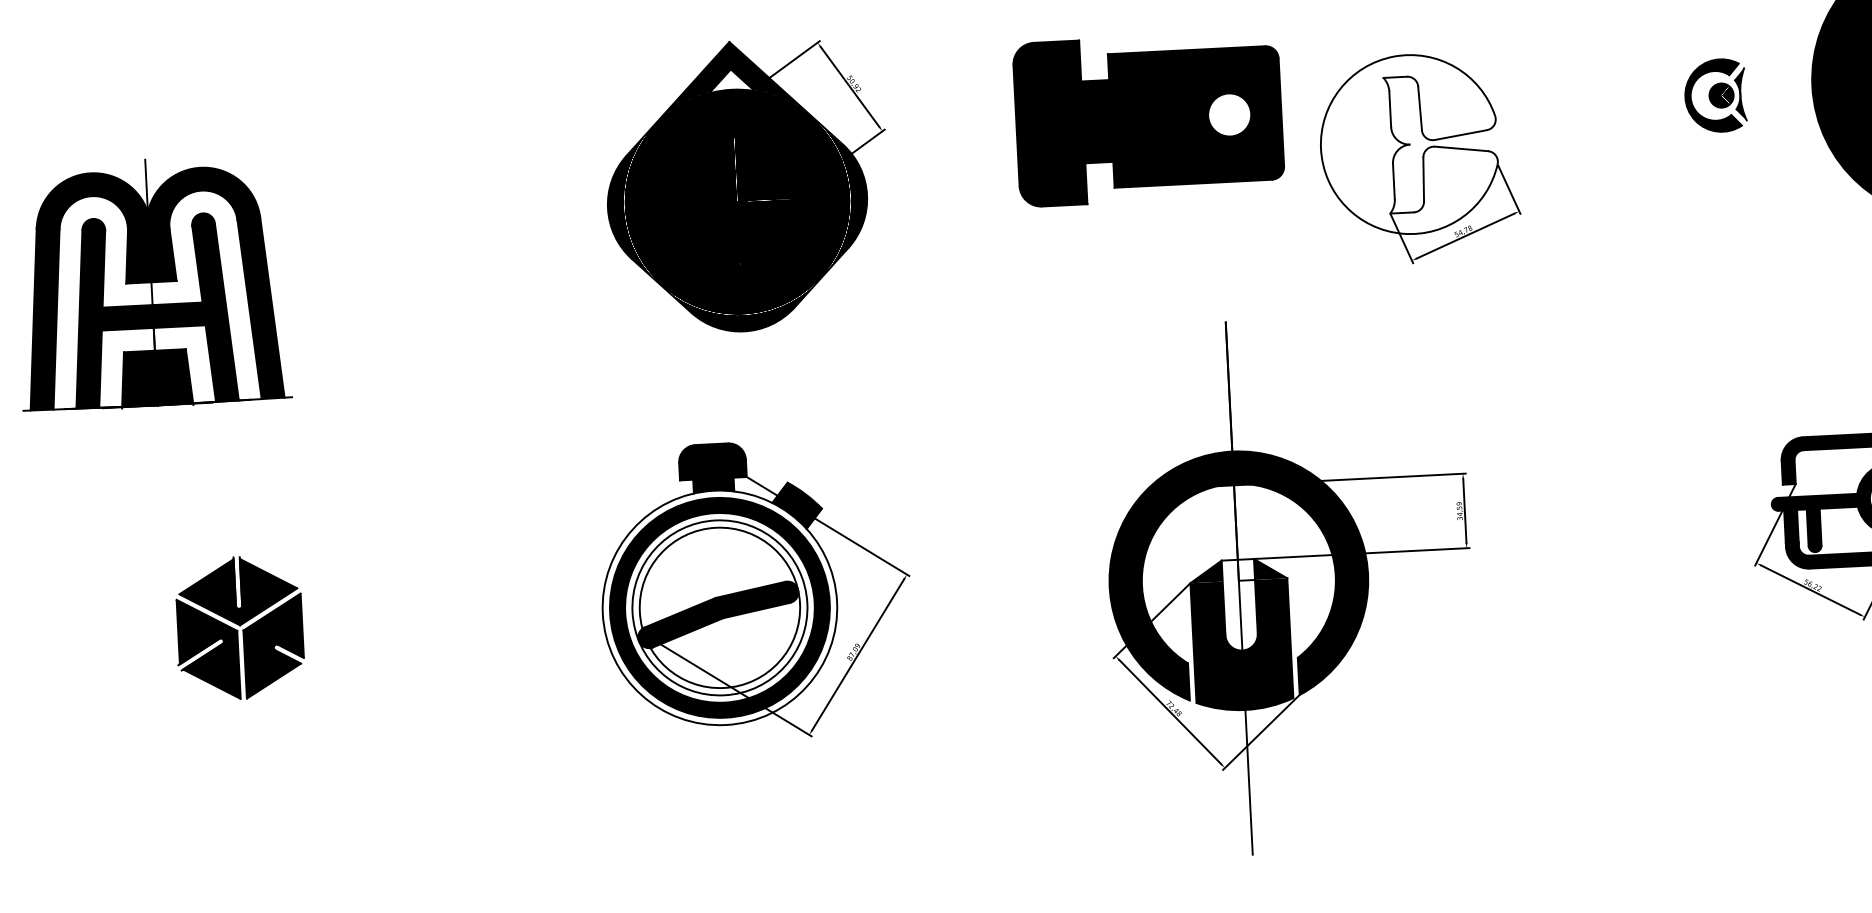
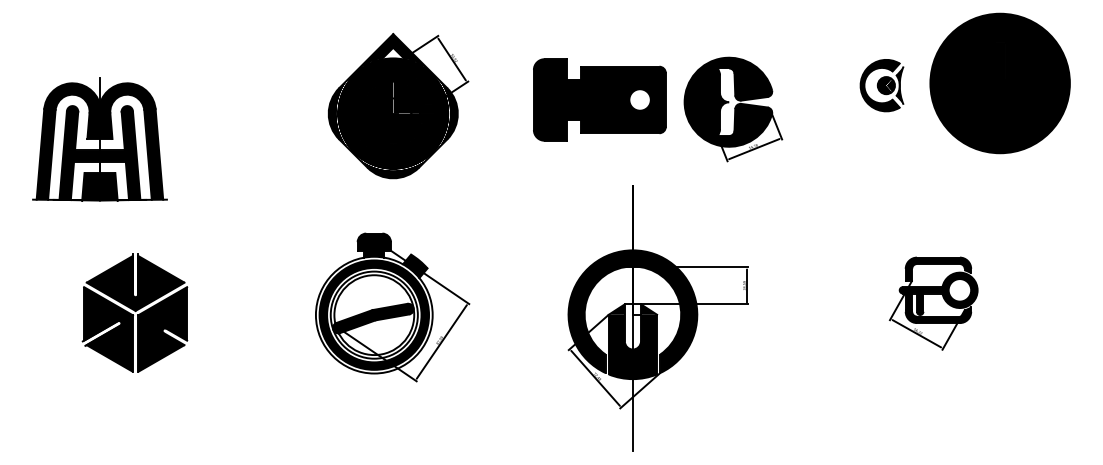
part: (1714, 95) -> (881, 85), size x1.43
part: (1148, 118) -> (599, 99), moved
fill: (1408, 143) -> (728, 101), added
part: (238, 626) -> (134, 312), size x1.67

